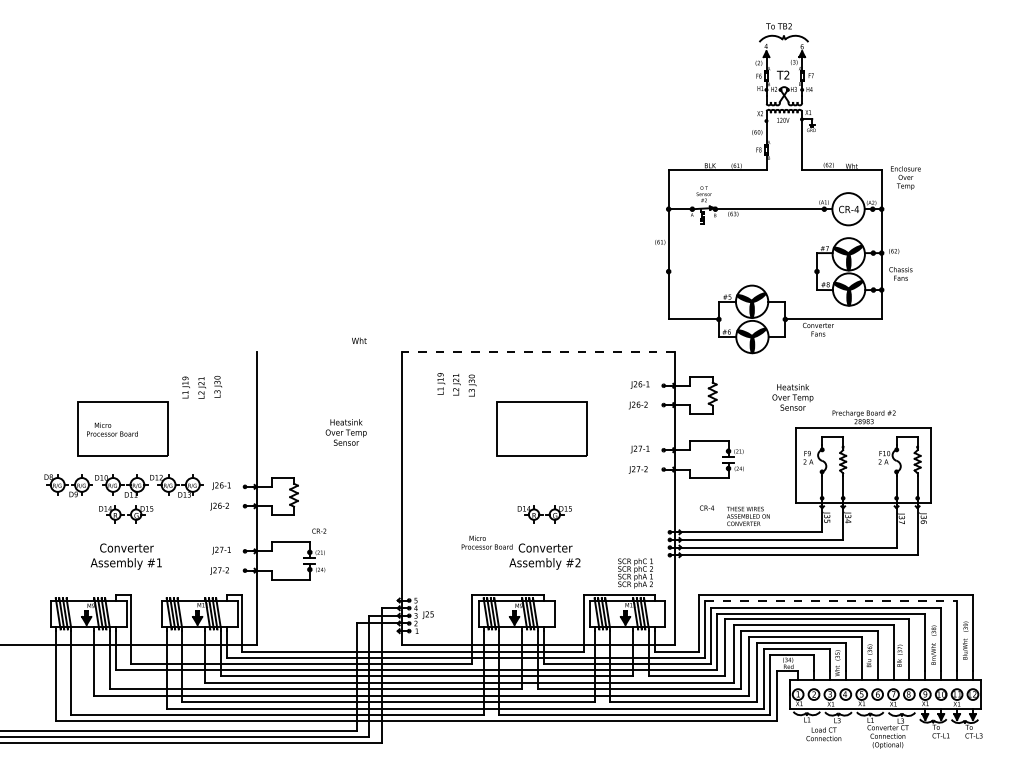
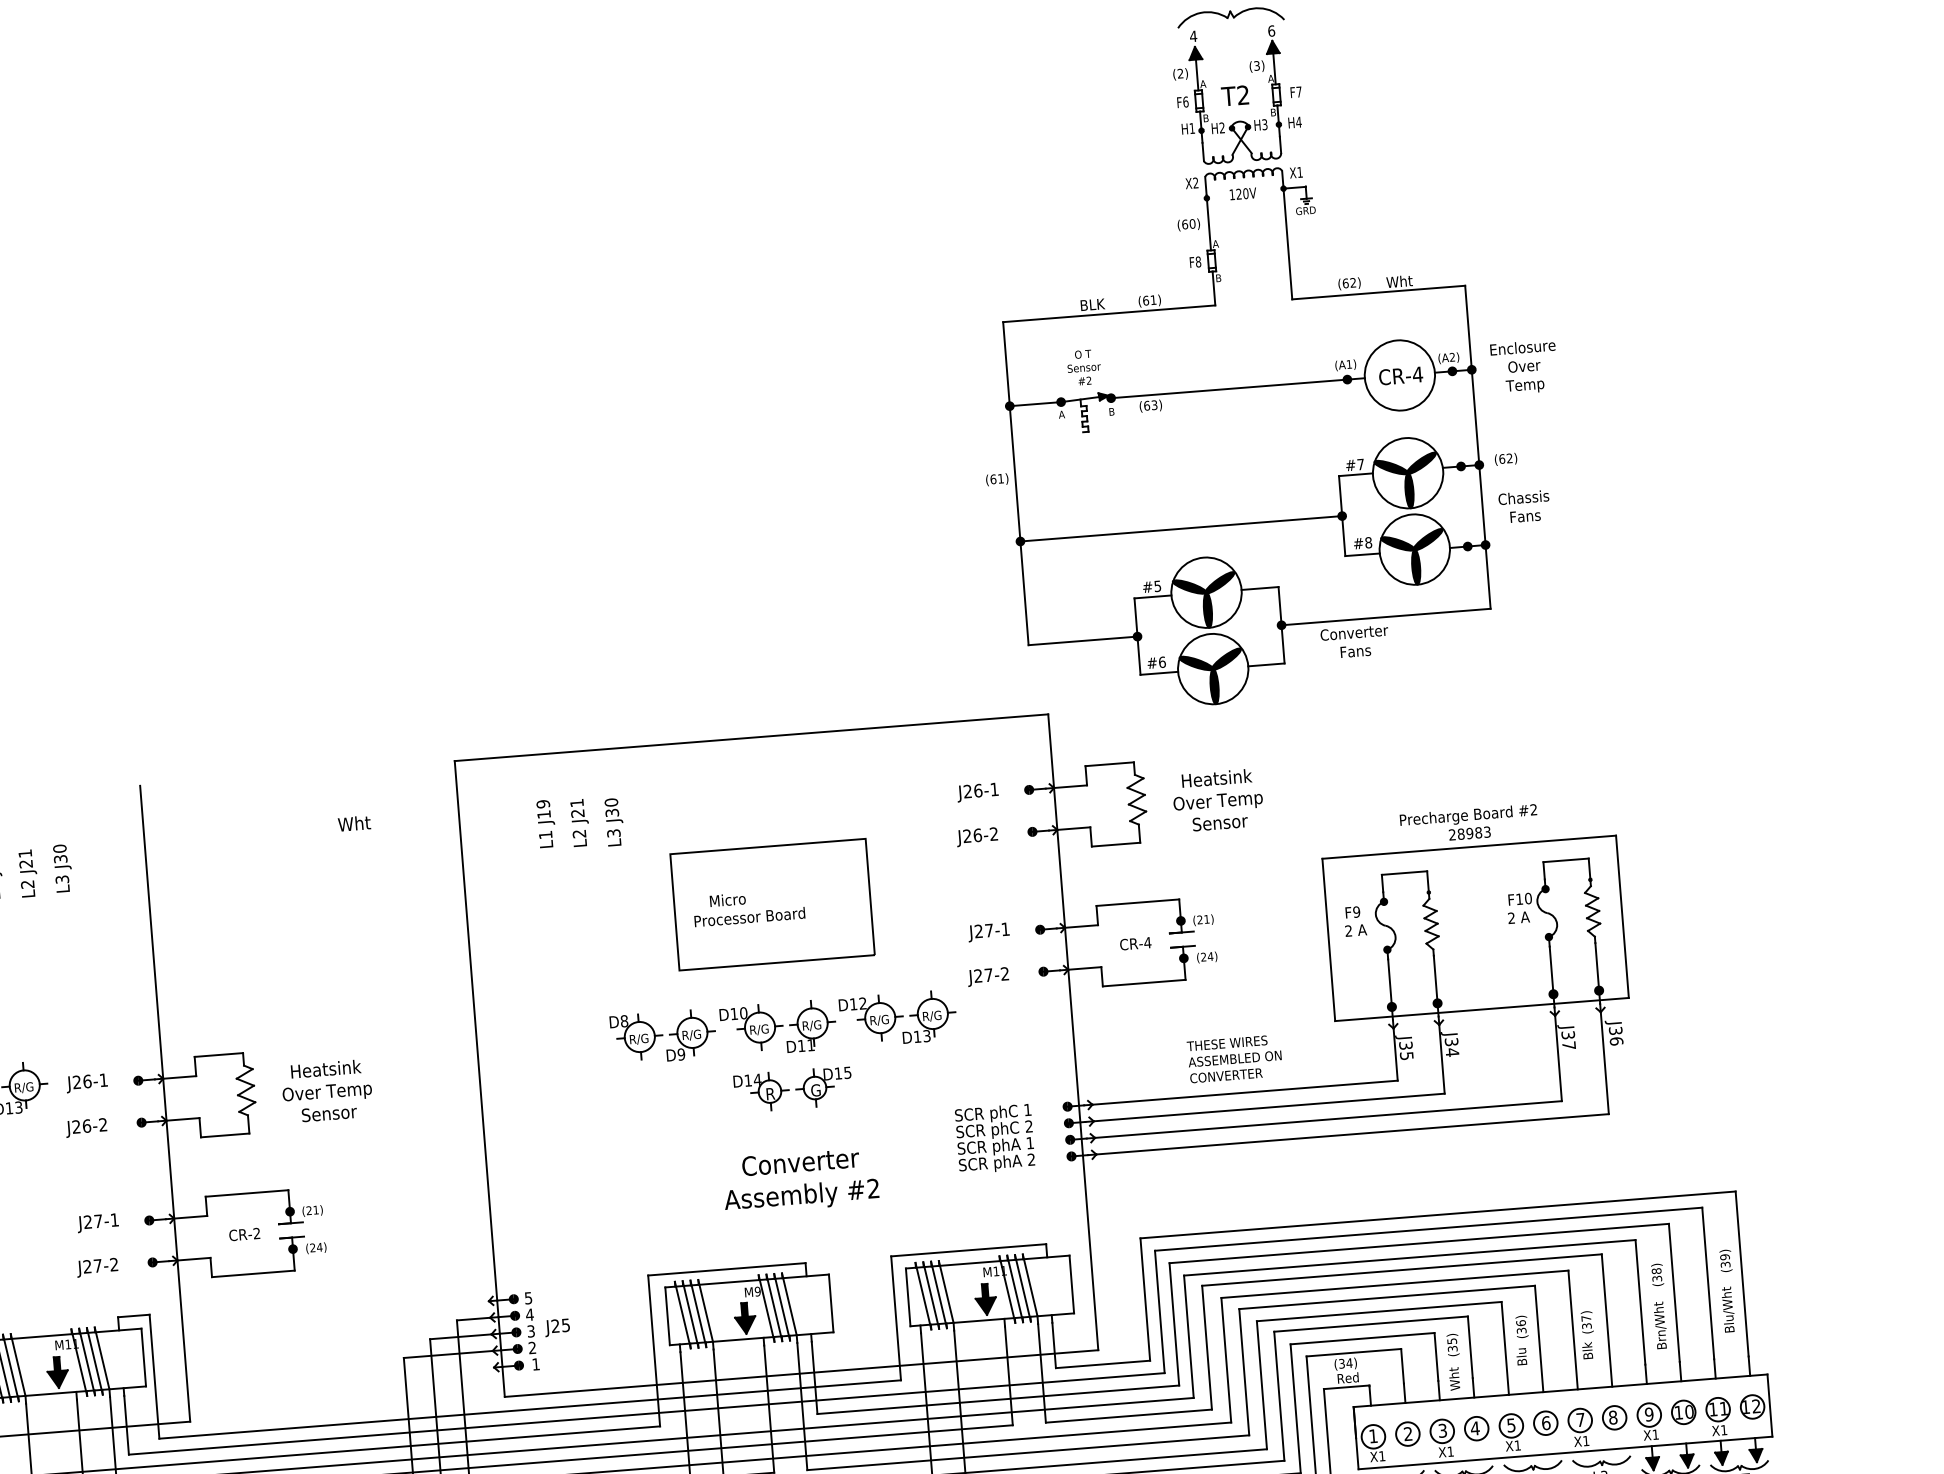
text: (905, 177) -> (1523, 366), moved
line: (742, 271) -> (1180, 528), added
text: (359, 340) -> (354, 822), moved
line: (538, 351) -> (751, 736), dashed -> solid
text: (792, 397) -> (1217, 800), moved
text: (345, 432) -> (325, 1091), moved
part: (542, 485) -> (783, 1026), added
text: (706, 507) -> (1134, 942), moved
text: (319, 530) -> (245, 1232), moved
text: (486, 542) -> (747, 907), moved
text: (635, 573) -> (995, 1139), moved
line: (831, 601) -> (1429, 1229), dashed -> solid

